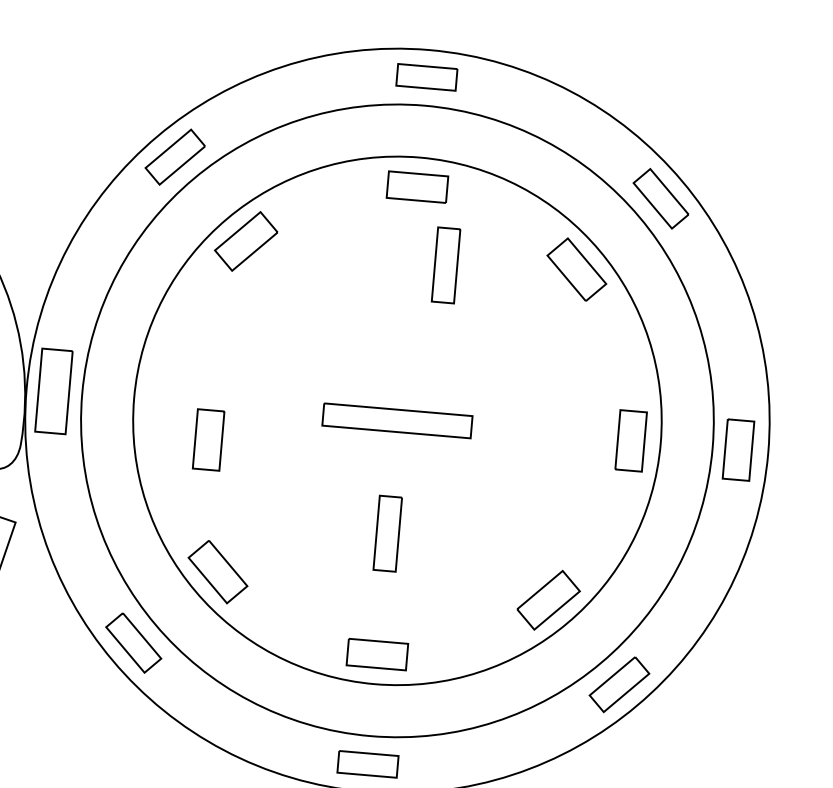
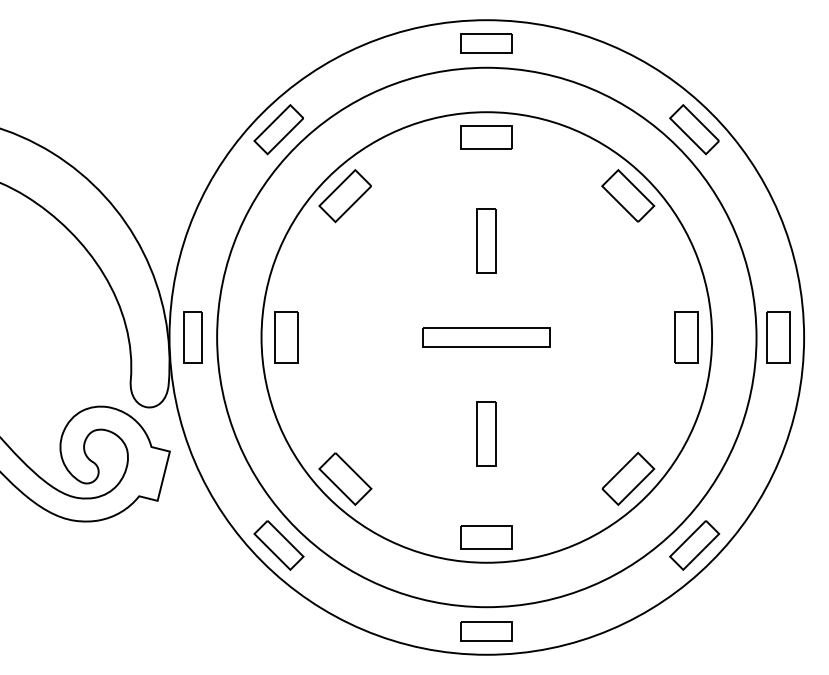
part: (445, 264) -> (486, 240), moved
part: (53, 391) -> (192, 337), size x0.71
part: (208, 439) -> (286, 337), moved

